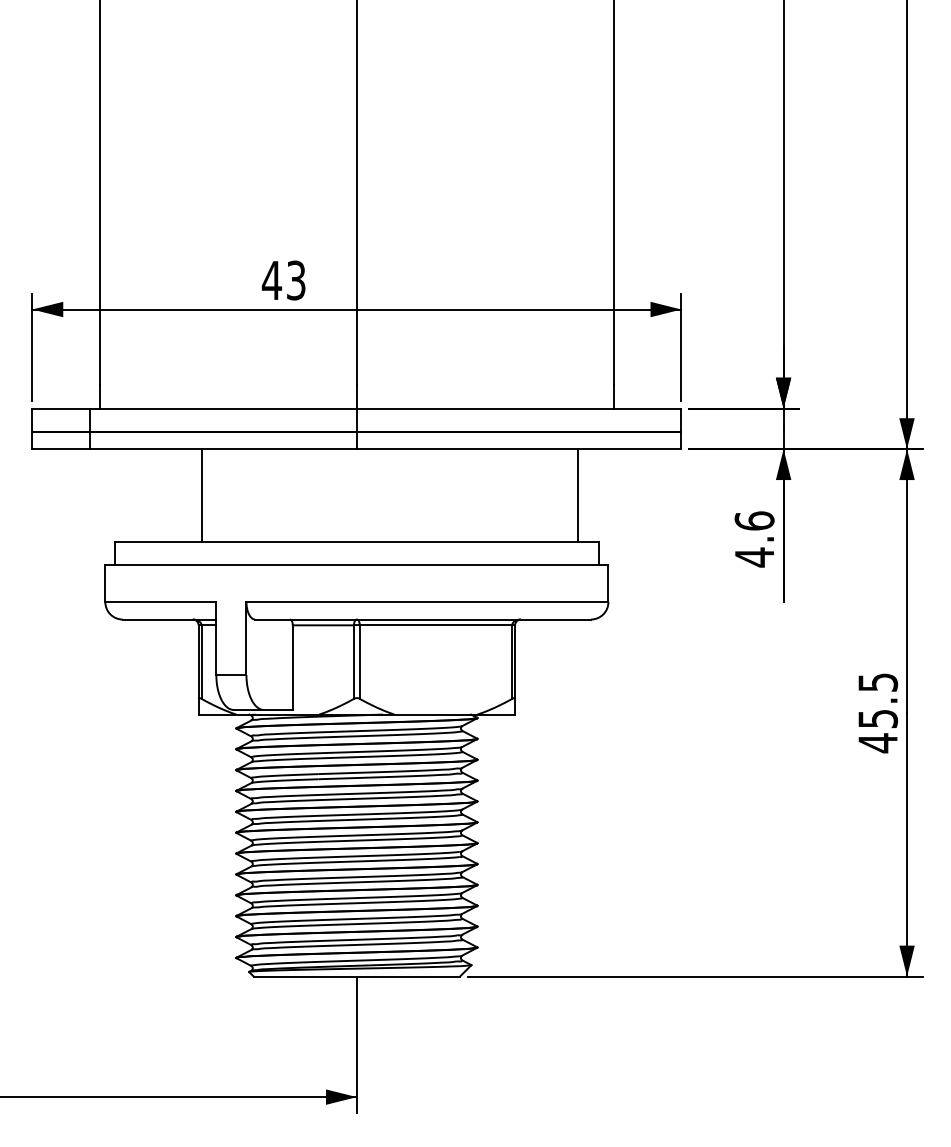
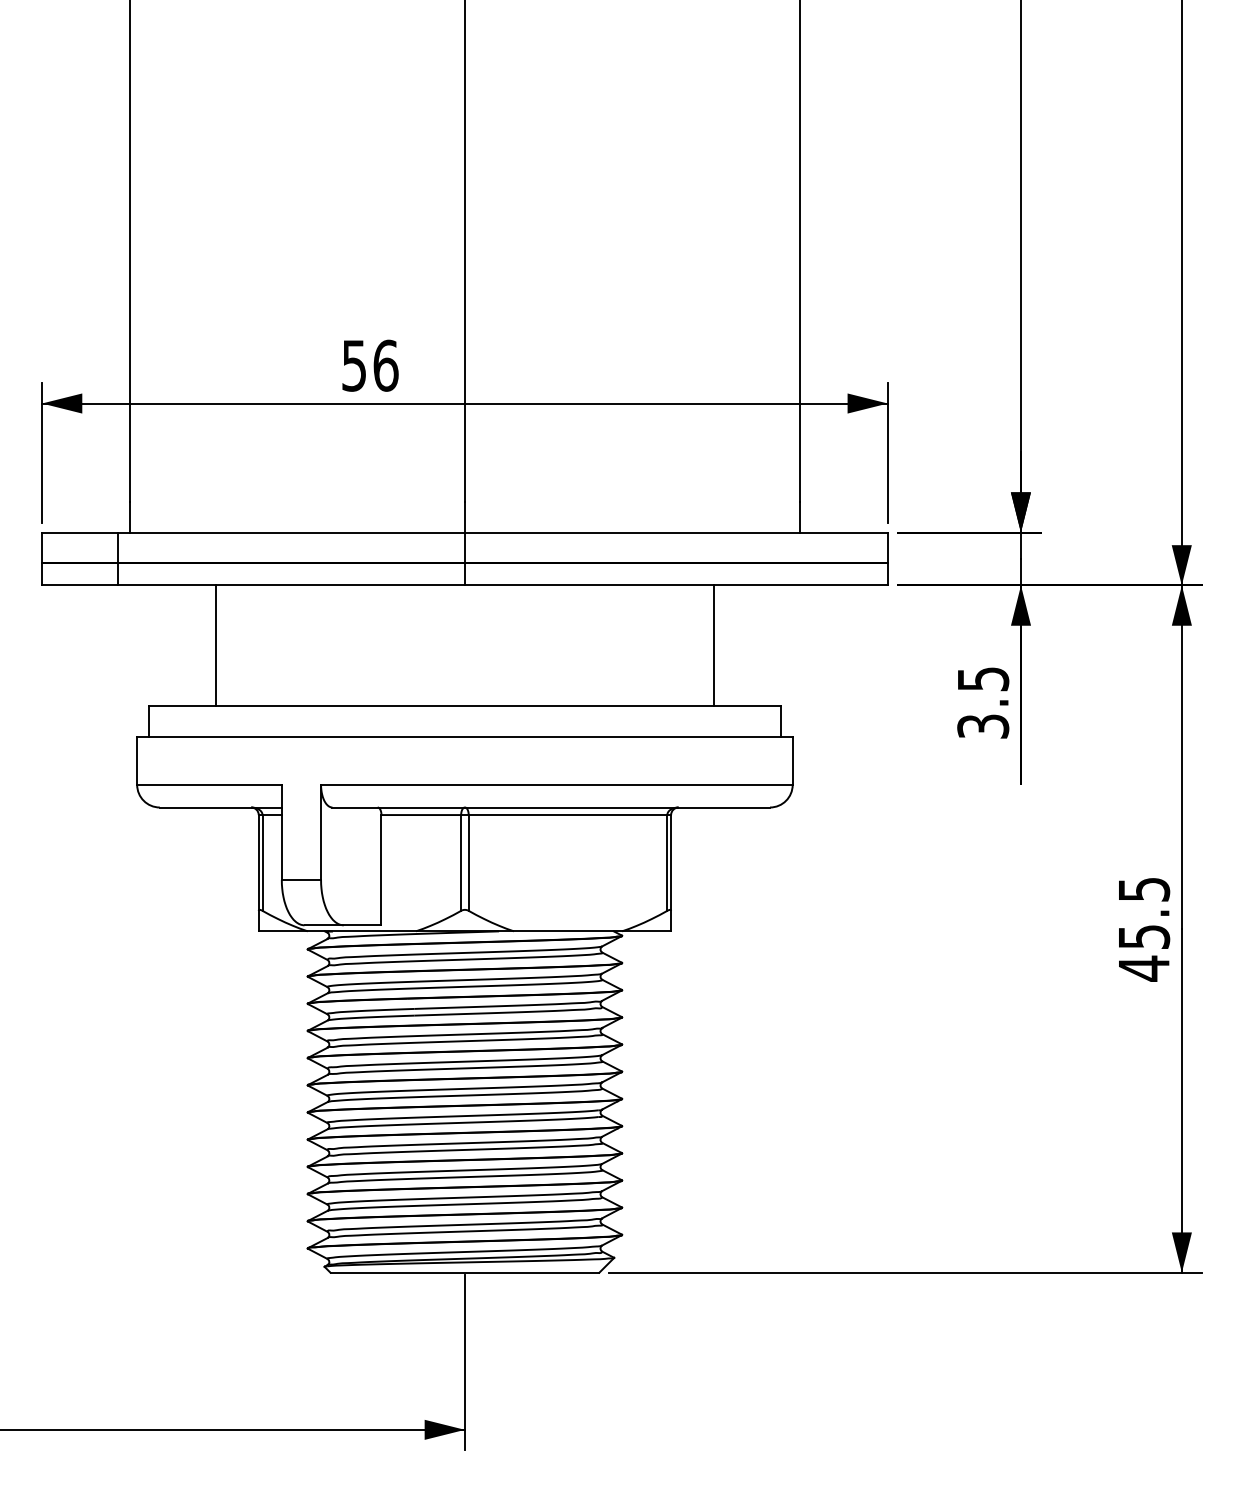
text: (283, 280) -> (369, 365), 43 -> 56
line: (201, 495) -> (215, 645), moved
line: (578, 495) -> (714, 645), moved
text: (754, 539) -> (983, 703), 4.6 -> 3.5

